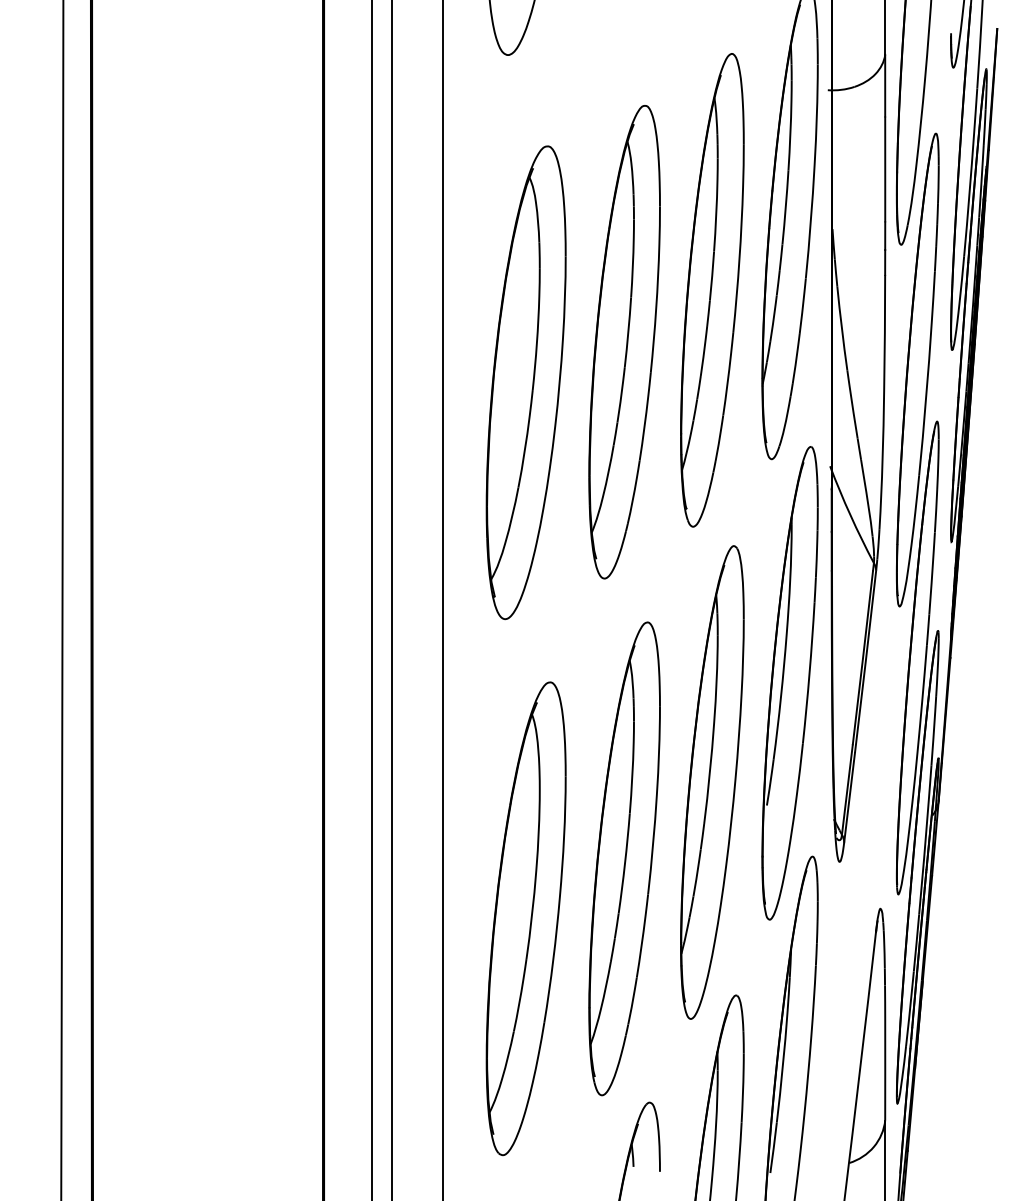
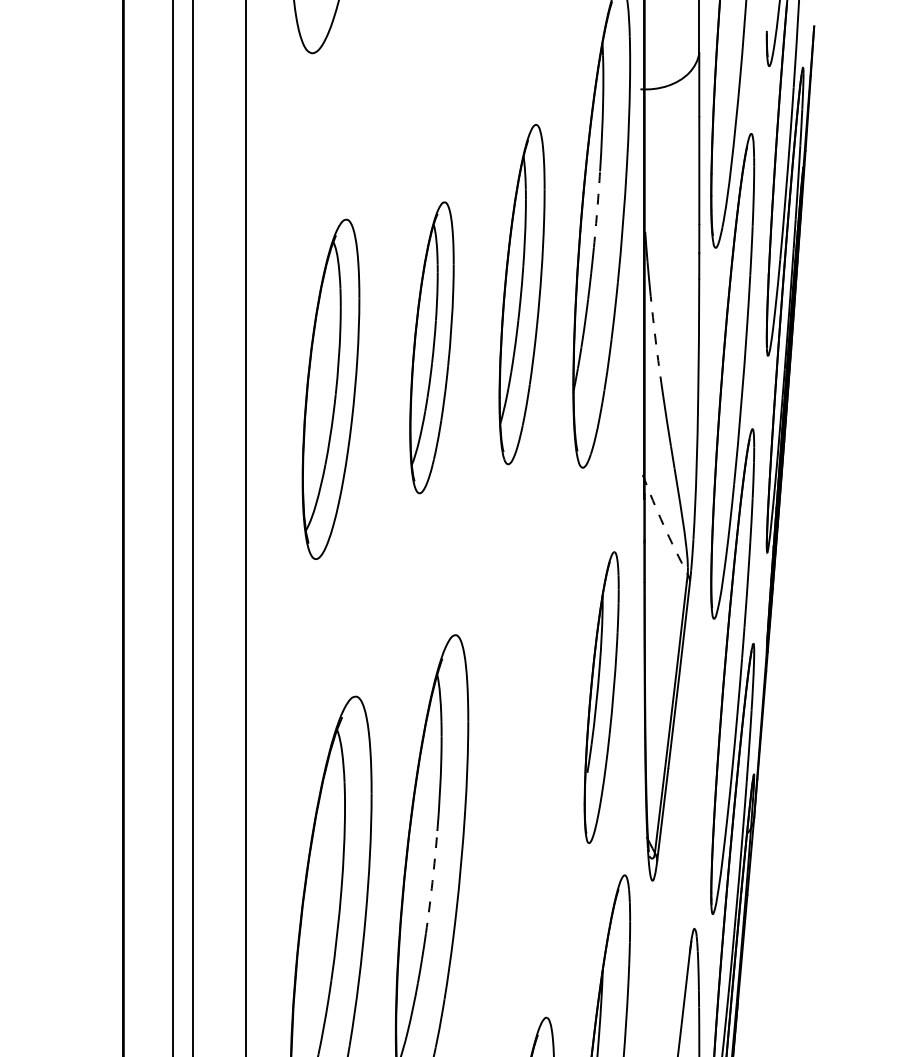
arc: (785, 207) -> (597, 209), solid -> dashed
part: (712, 290) -> (522, 294), size x0.7
arc: (841, 328) -> (654, 333), solid -> dashed
part: (624, 342) -> (431, 348), size x0.6
part: (525, 382) -> (330, 389), size x0.7
arc: (850, 515) -> (663, 525), solid -> dashed
part: (789, 683) -> (601, 697), size x0.6
part: (712, 782) -> (522, 799), removed
arc: (625, 863) -> (432, 882), solid -> dashed

